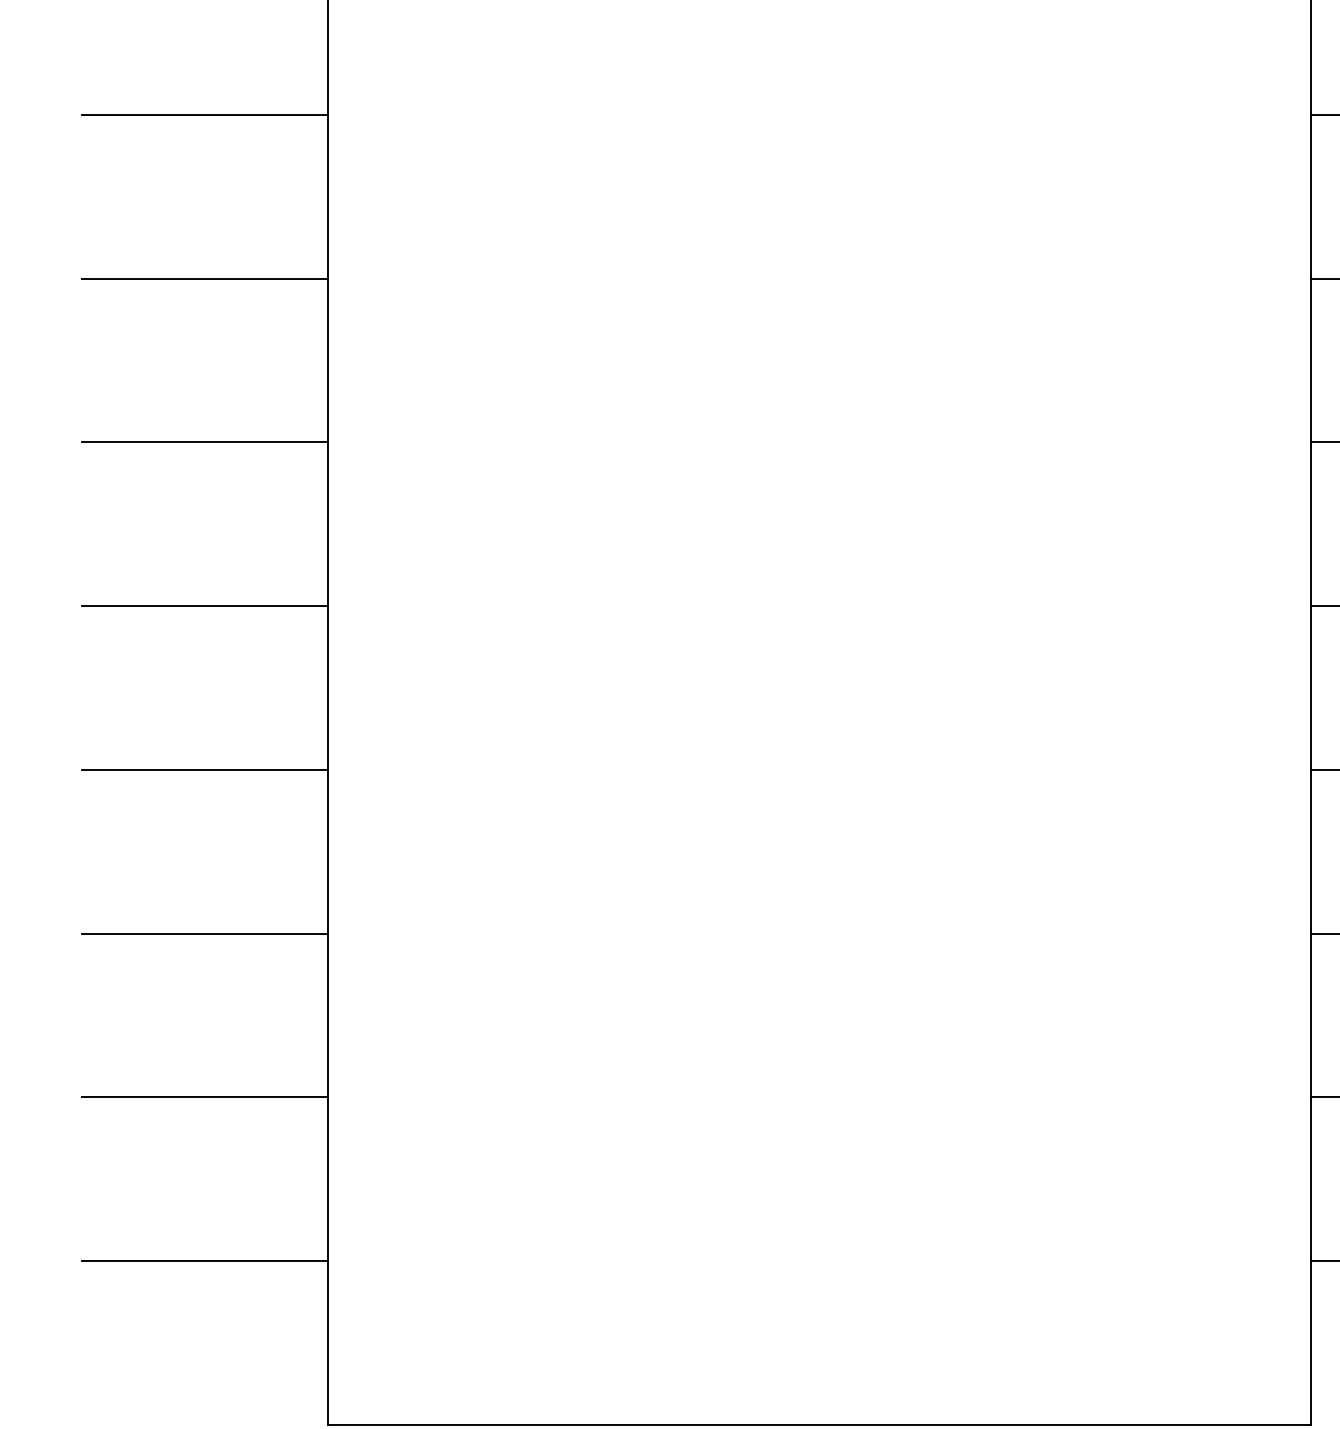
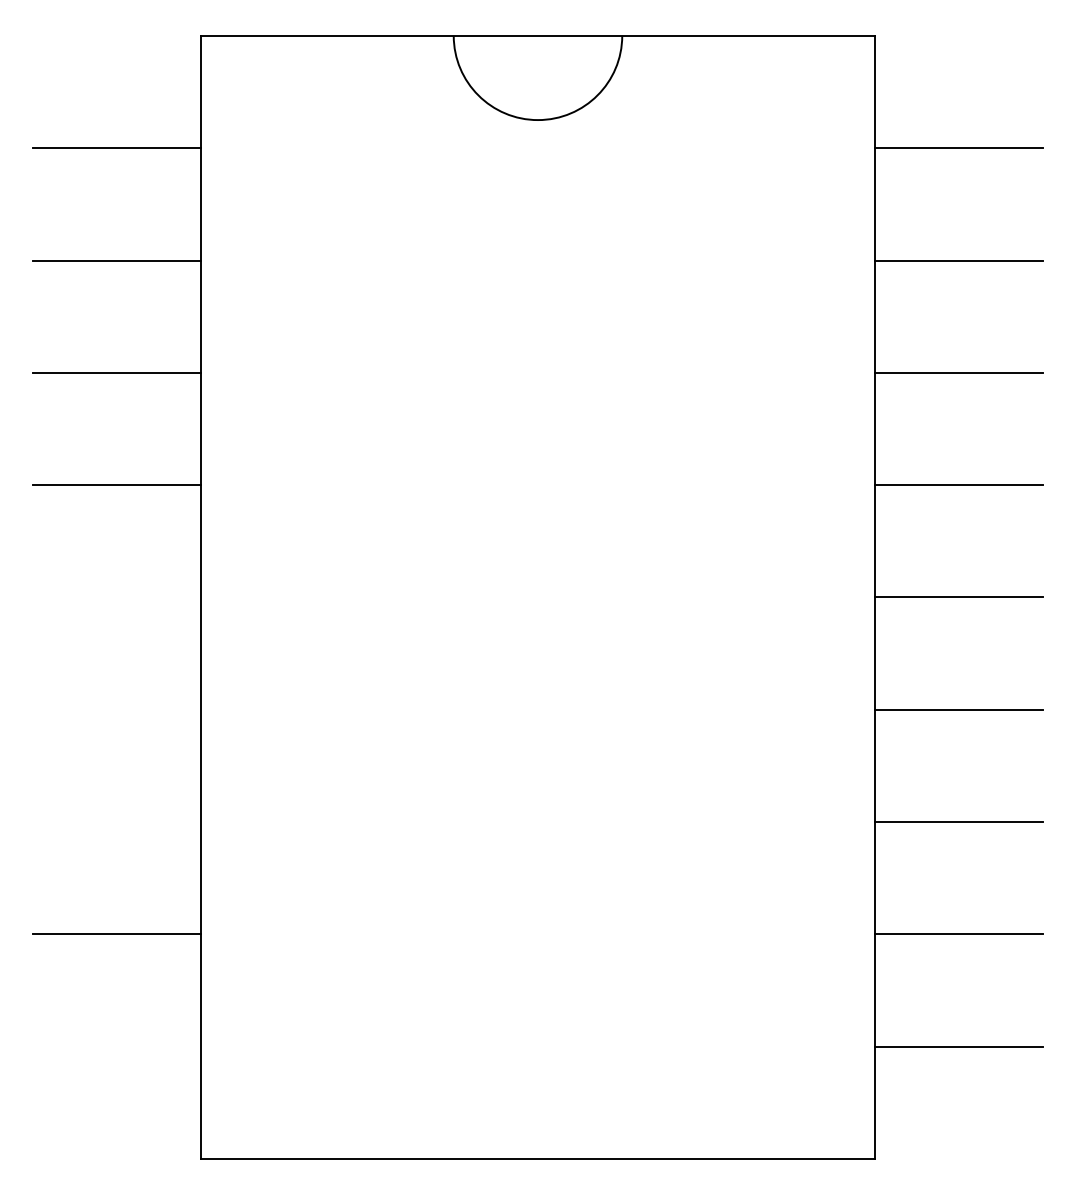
line: (204, 606) -> (116, 597), removed
line: (204, 769) -> (116, 709), removed
line: (204, 934) -> (116, 822), removed
line: (204, 1260) -> (116, 1046), removed

